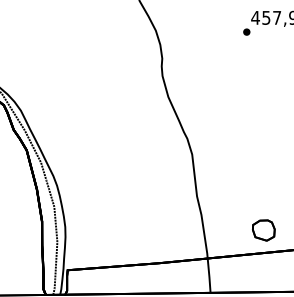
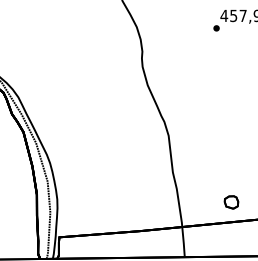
part: (263, 230) -> (231, 202), size x0.7

